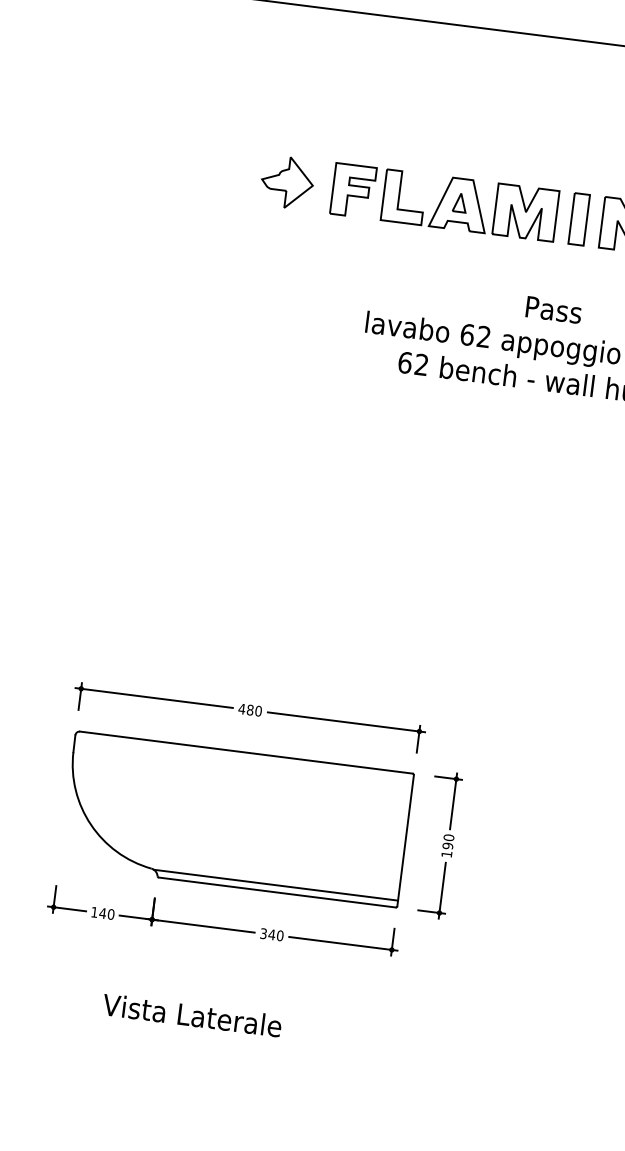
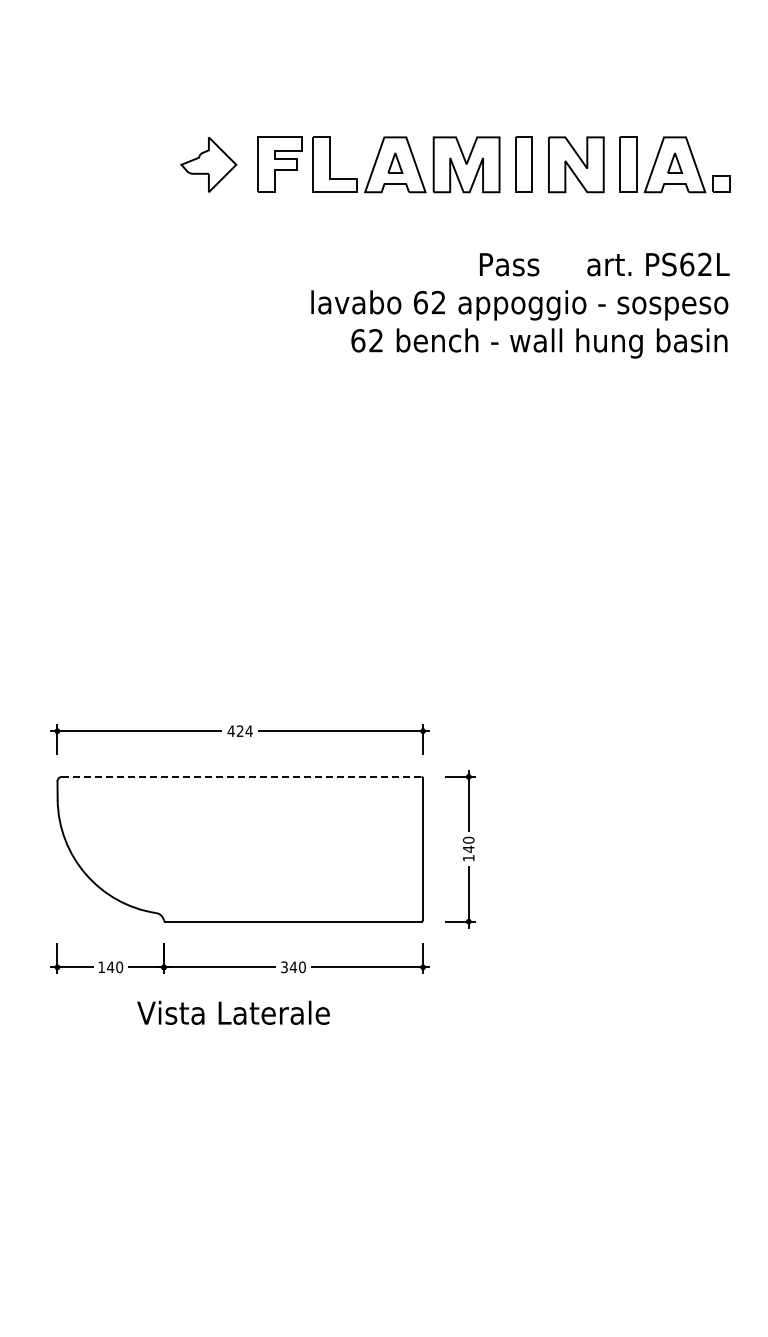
text: (254, 710) -> (244, 731), 480 -> 424
line: (246, 752) -> (241, 776), solid -> dashed
text: (447, 845) -> (468, 848), 190 -> 140
line: (276, 885) -> (291, 914), removed
text: (192, 1015) -> (233, 1012), moved

